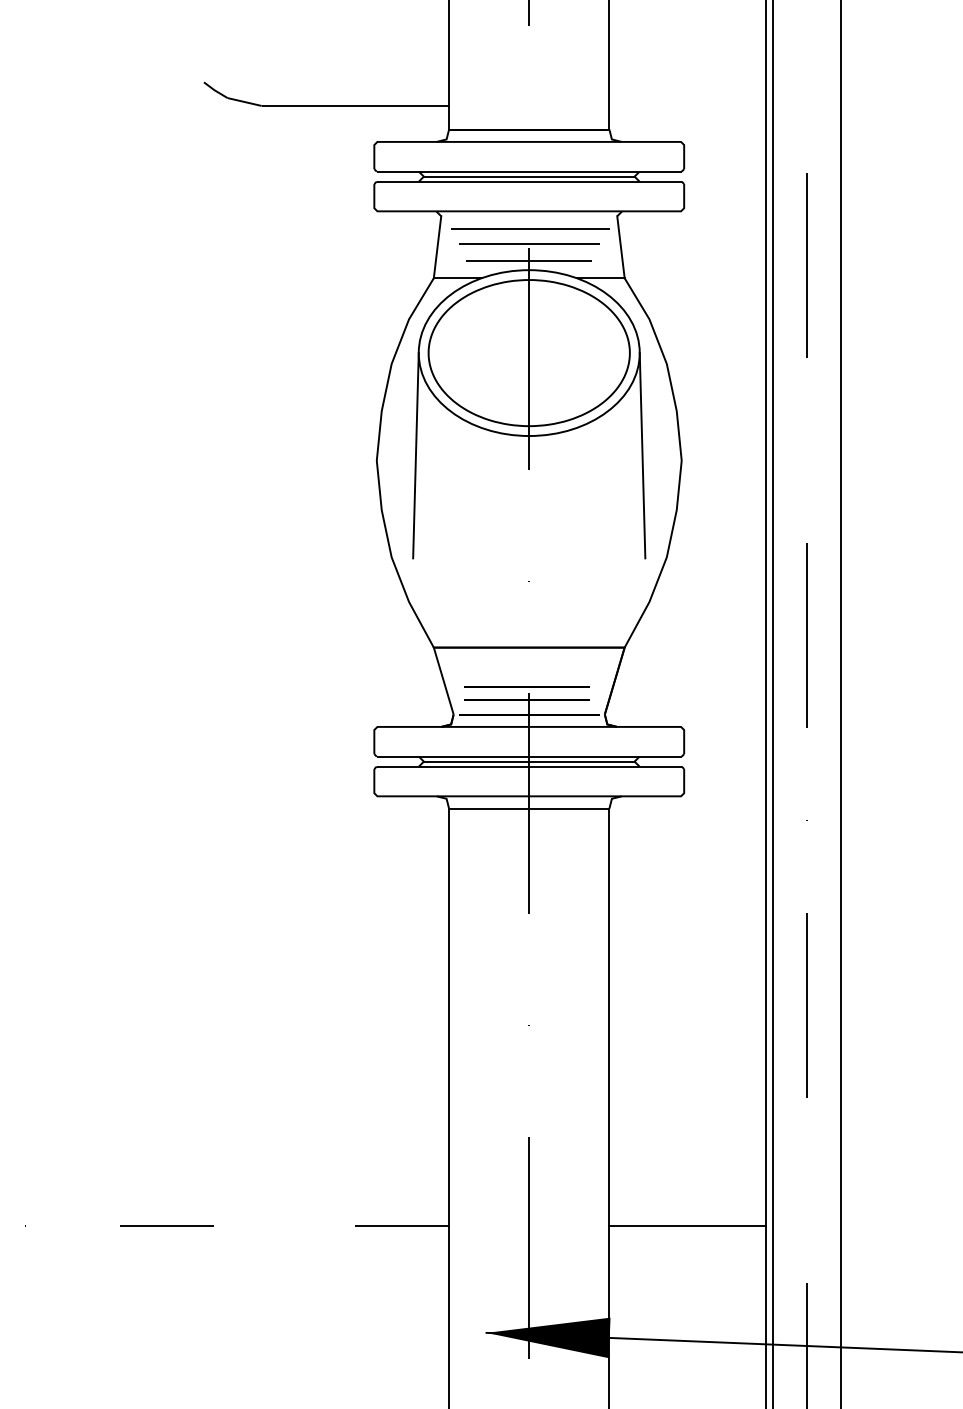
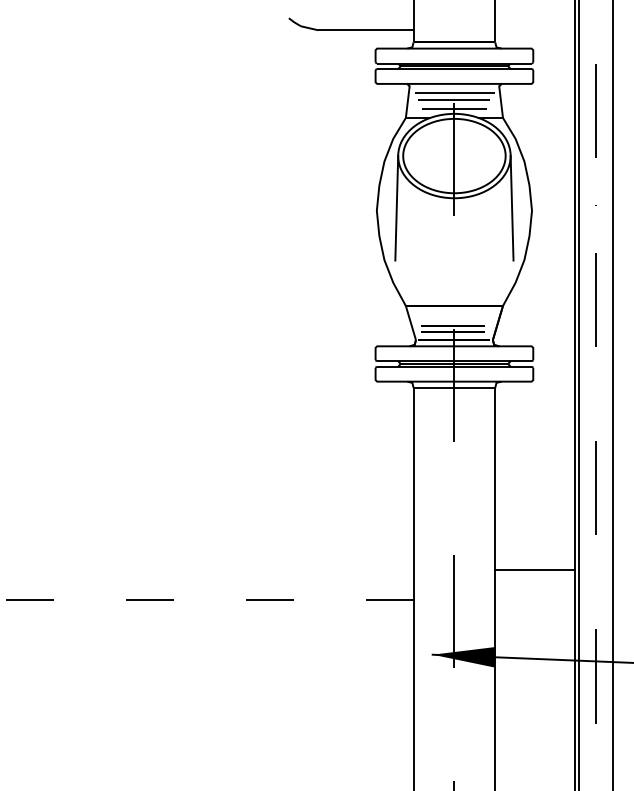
line: (686, 1226) -> (534, 570), moved

